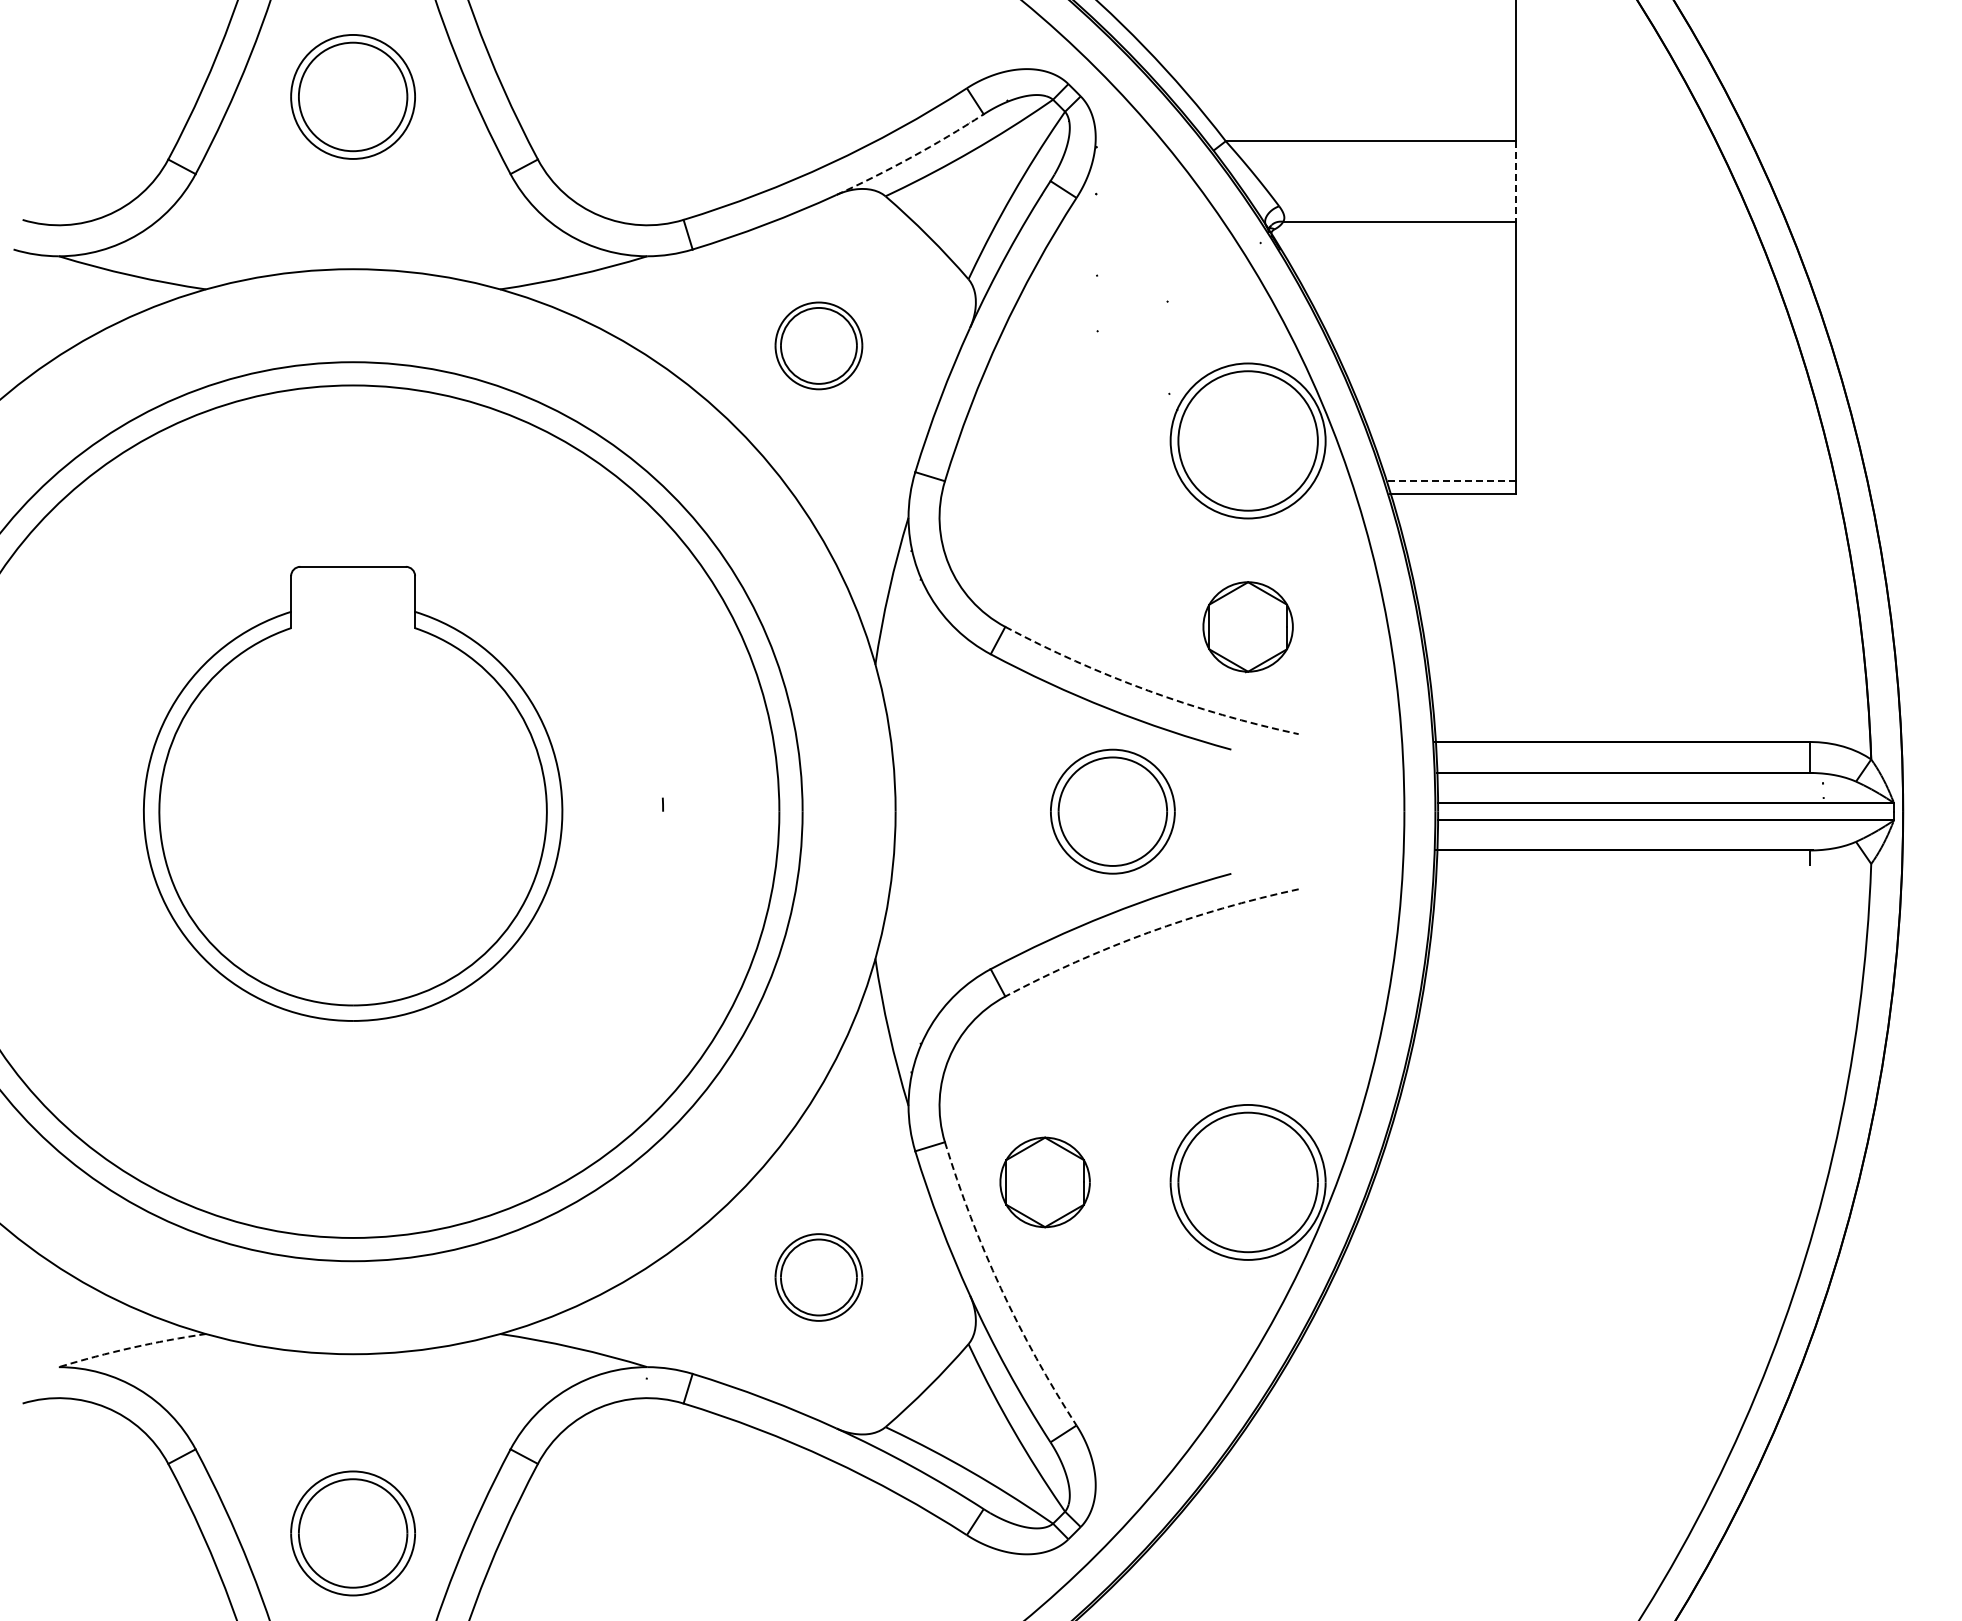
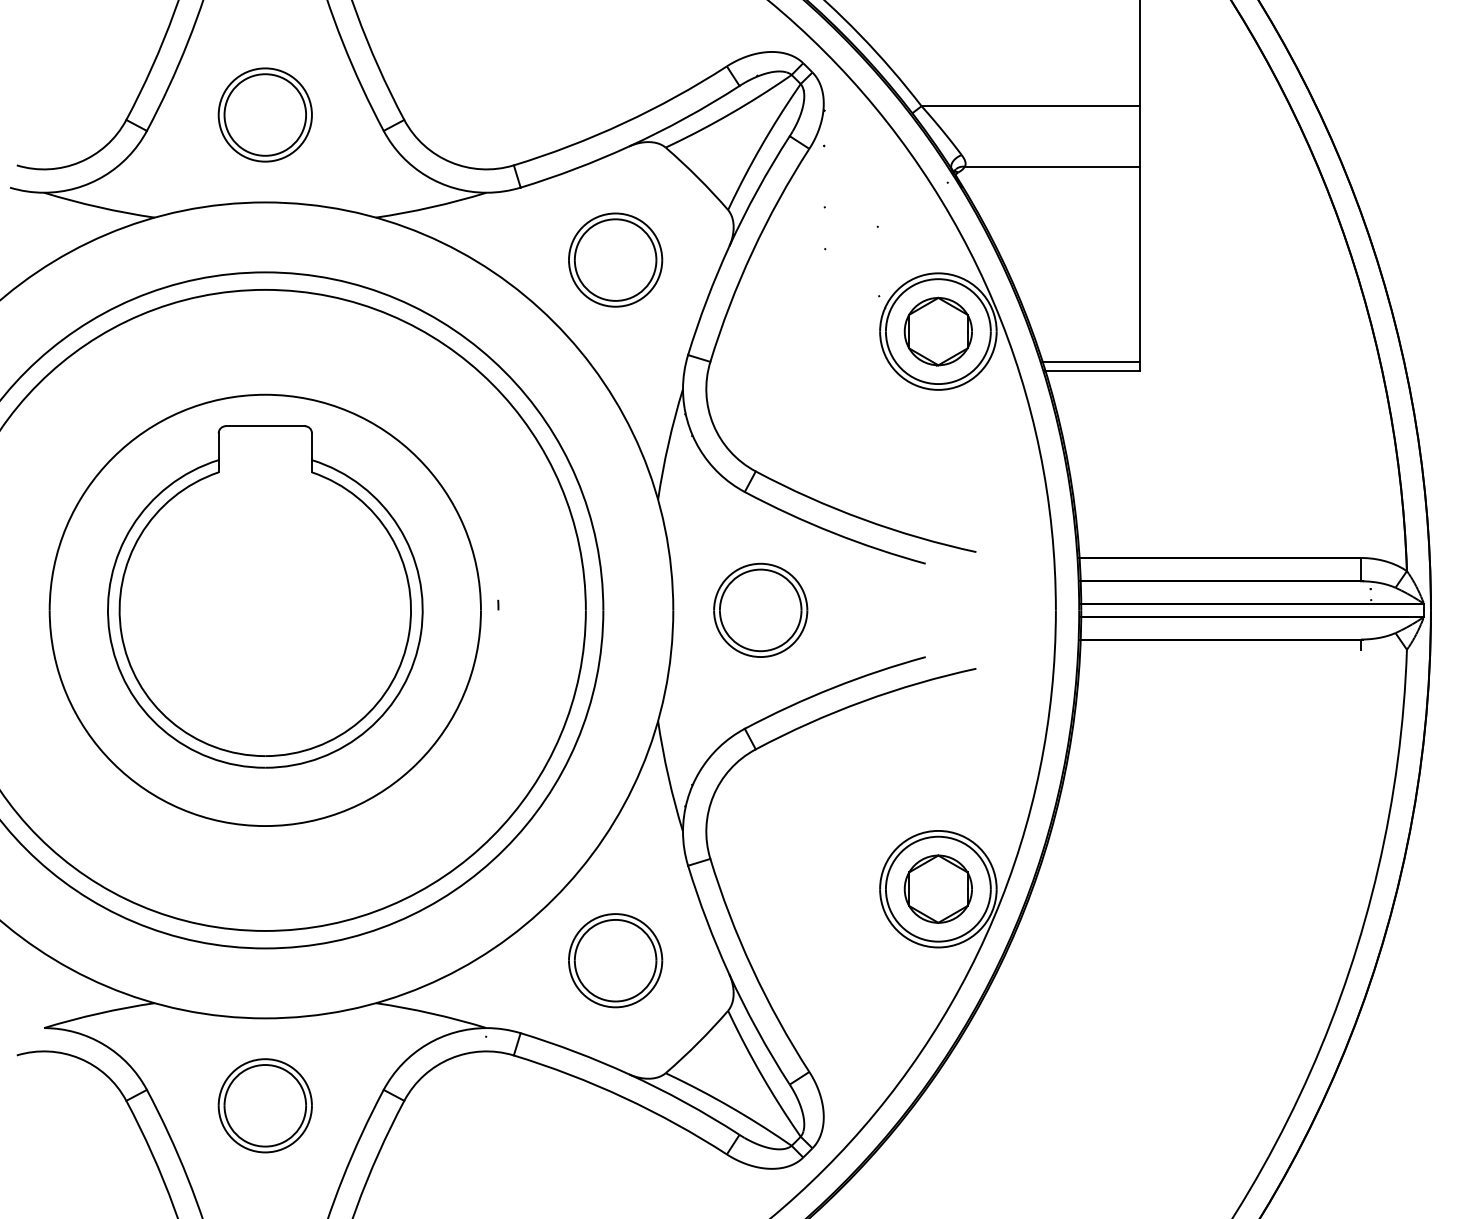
part: (352, 96) -> (264, 114), moved
arc: (911, 157) -> (685, 118), dashed -> solid
line: (1515, 182) -> (1139, 137), dashed -> solid
part: (818, 345) -> (615, 259), size x1.43
line: (1450, 481) -> (1090, 362), dashed -> solid
part: (1247, 627) -> (937, 332), moved
arc: (1148, 690) -> (863, 519), dashed -> solid
part: (352, 811) -> (264, 610), added
part: (1112, 811) -> (760, 610), moved
arc: (1148, 932) -> (863, 701), dashed -> solid
part: (1044, 1182) -> (937, 889), moved
part: (818, 1277) -> (615, 960), size x1.43
arc: (1000, 1288) -> (752, 968), dashed -> solid
arc: (131, 1347) -> (98, 1013), dashed -> solid
part: (352, 1533) -> (264, 1105), moved

